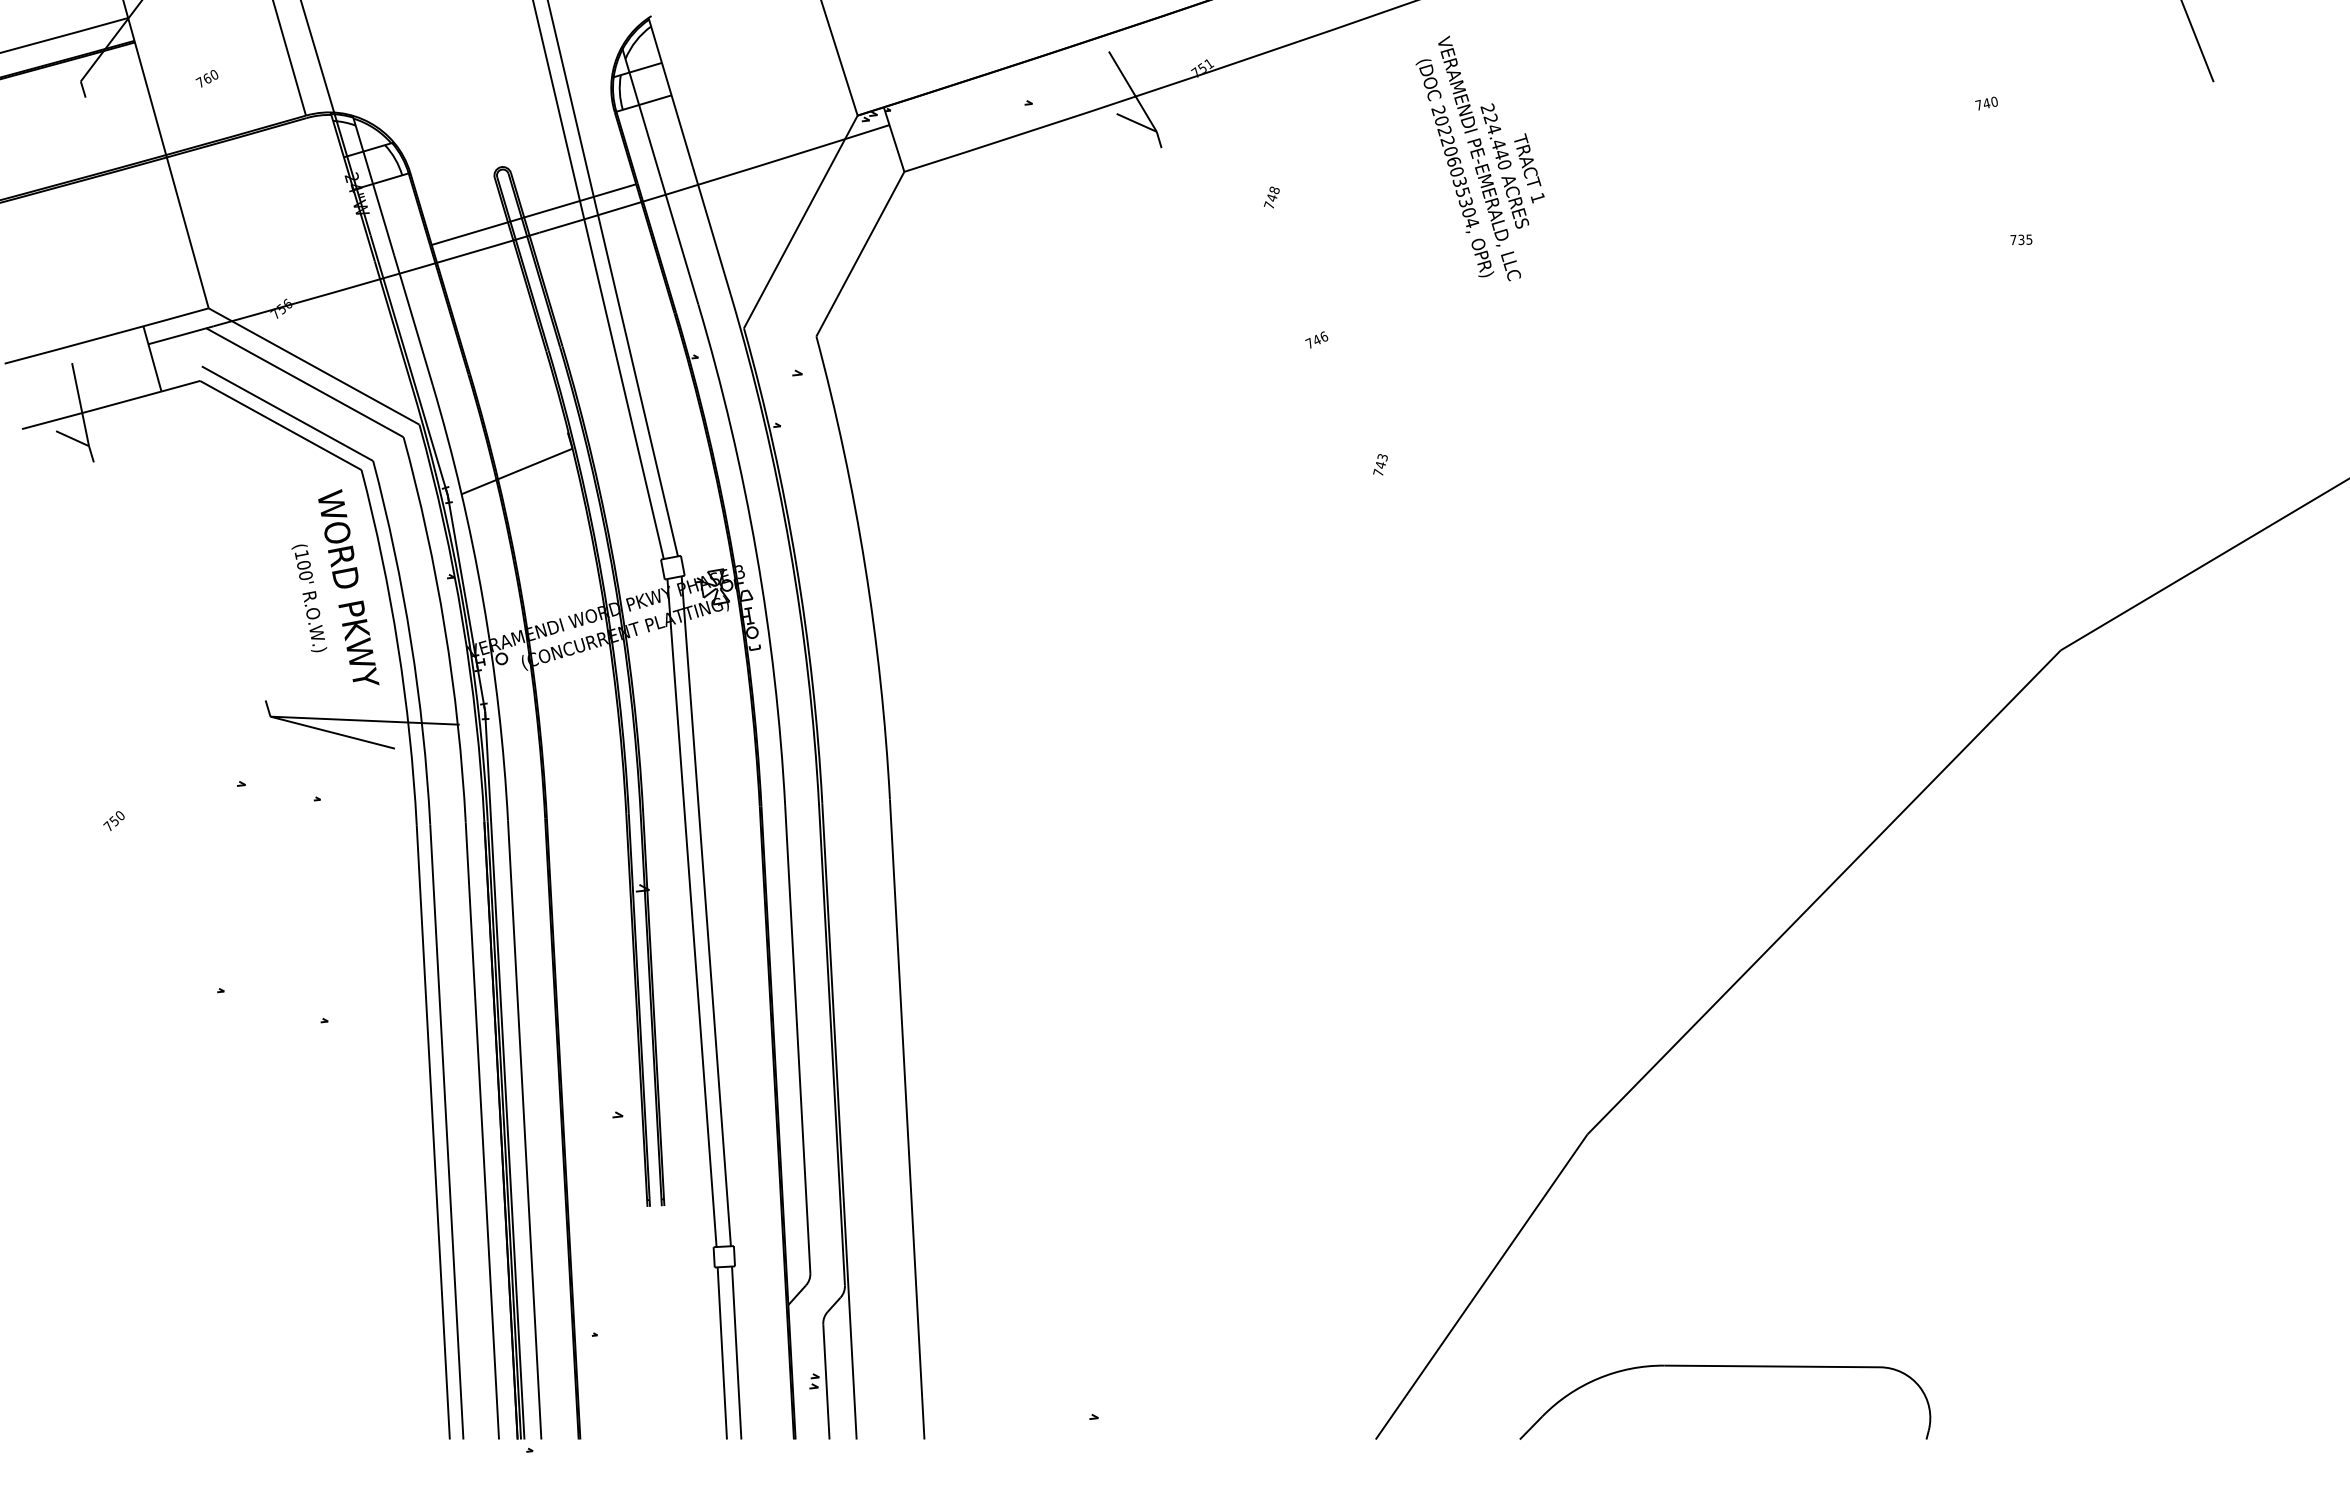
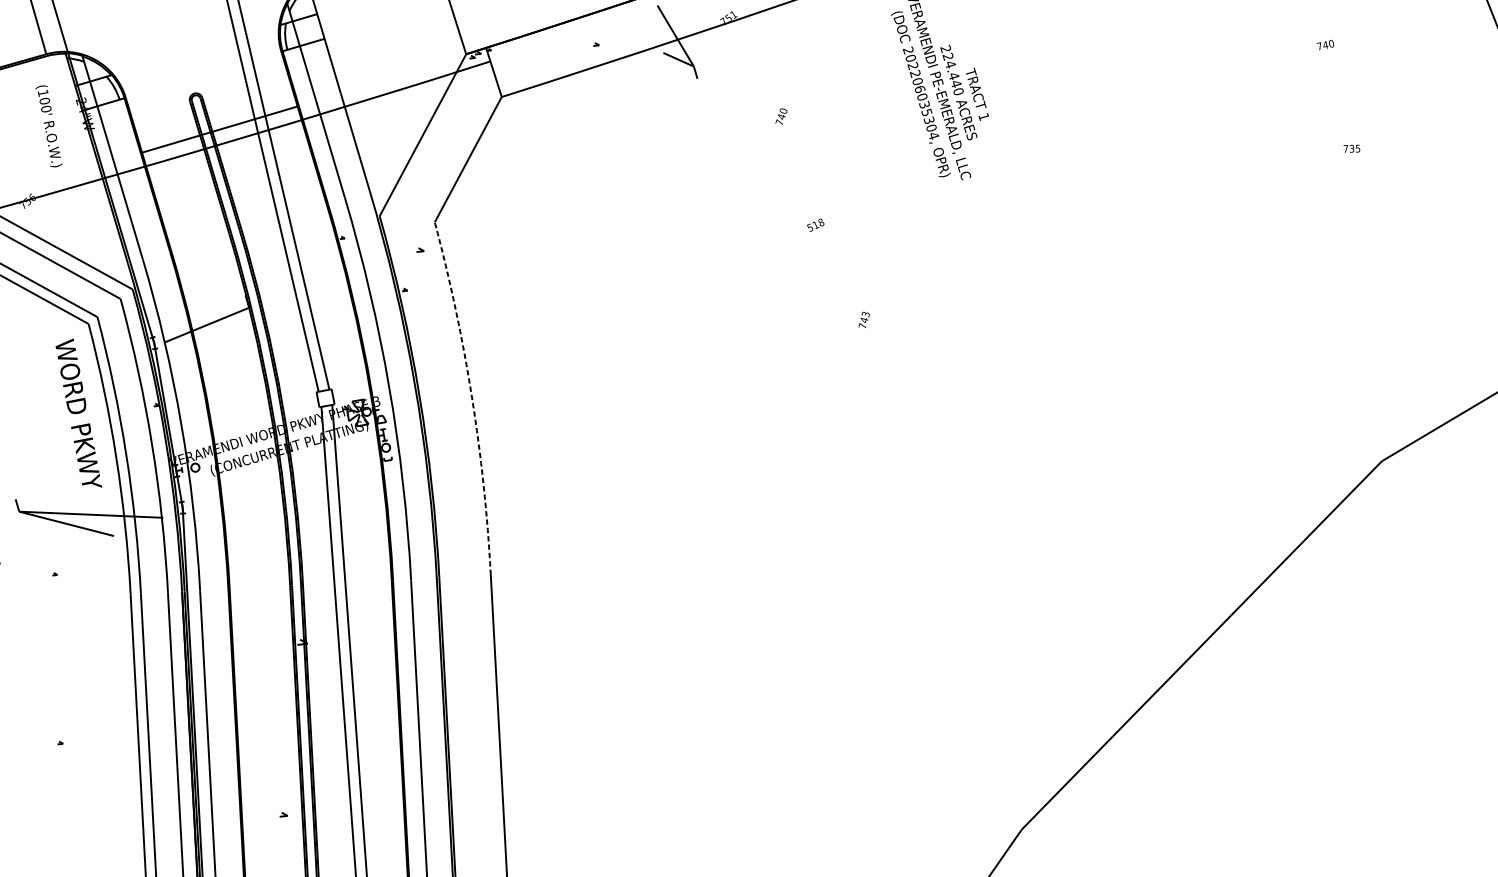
text: (1274, 190) -> (783, 111), 748 -> 740
text: (1316, 340) -> (815, 225), 746 -> 518
line: (865, 566) -> (472, 397), solid -> dashed
text: (309, 598) -> (49, 126), moved

